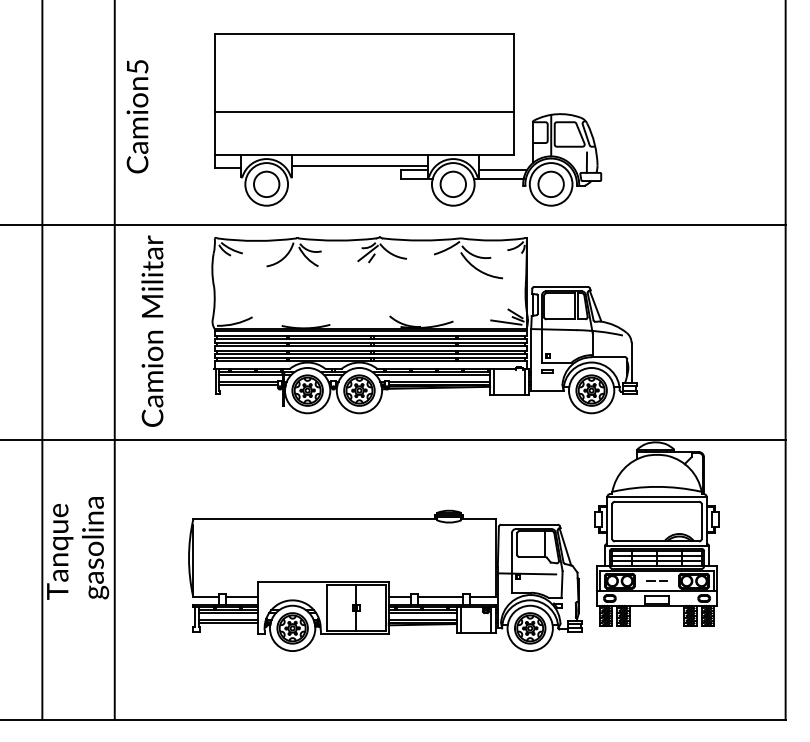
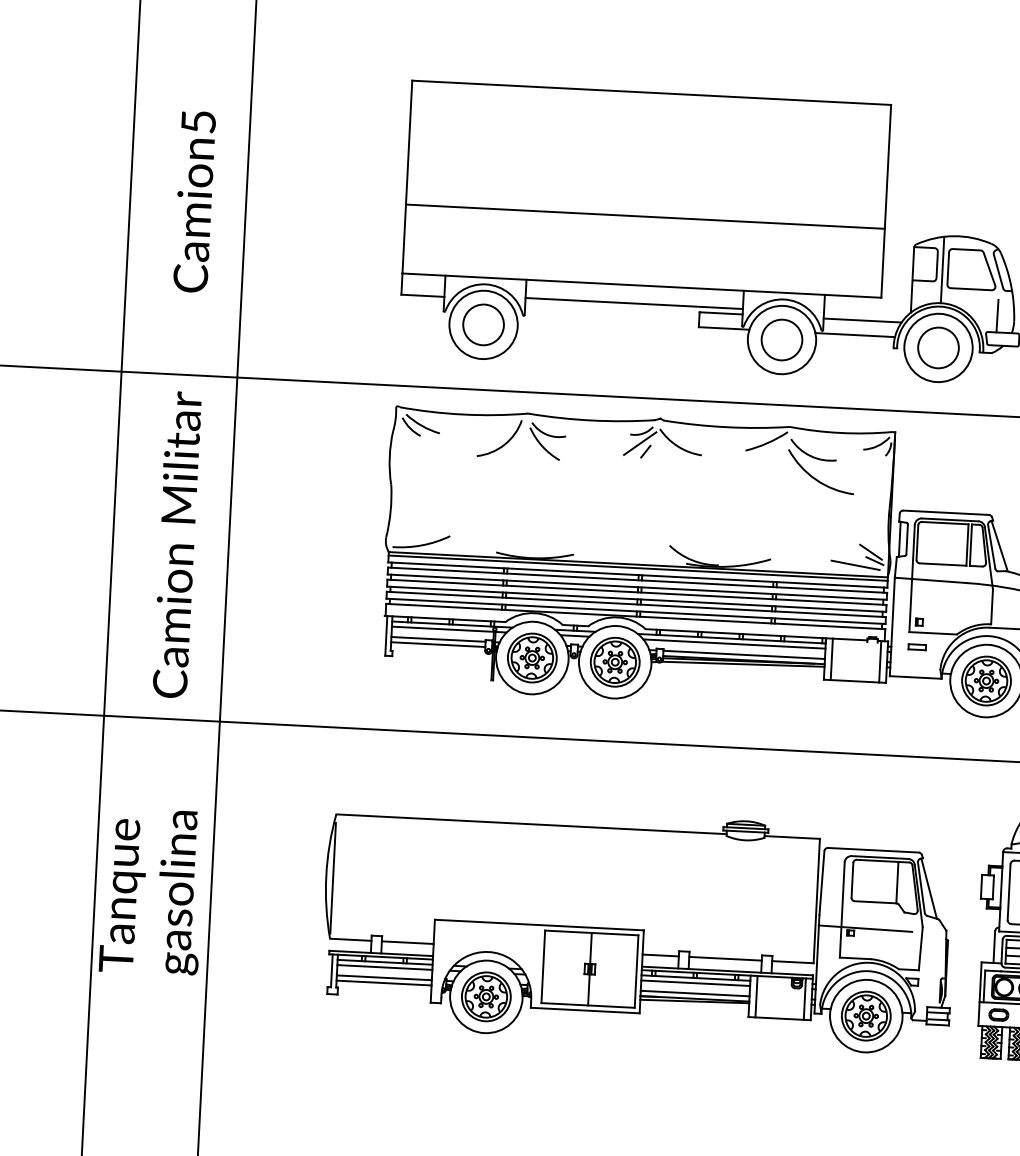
text: (137, 116) -> (194, 201), moved
text: (152, 330) -> (177, 543), moved
part: (385, 580) -> (638, 927), moved

